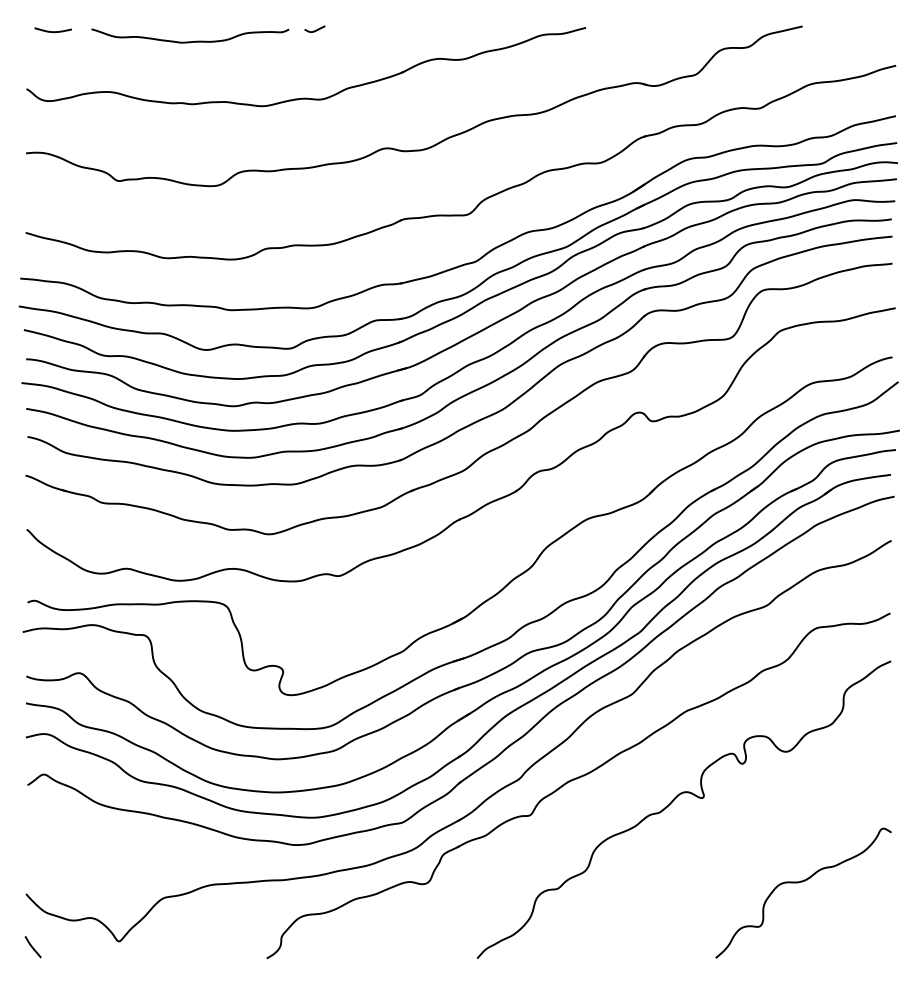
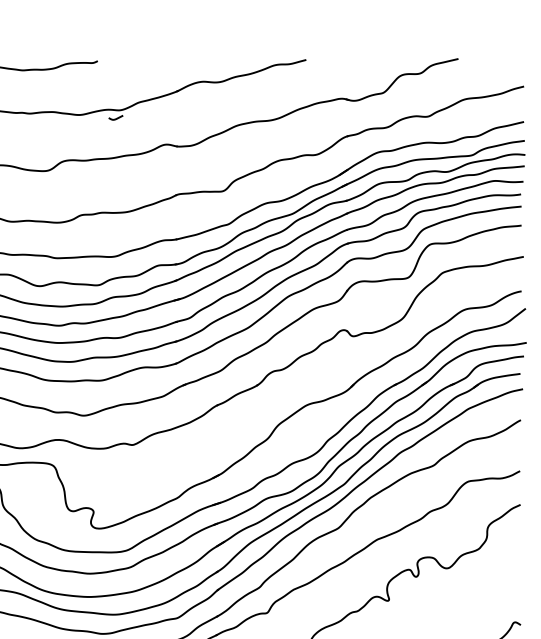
curve: (314, 30) -> (115, 118), moved

